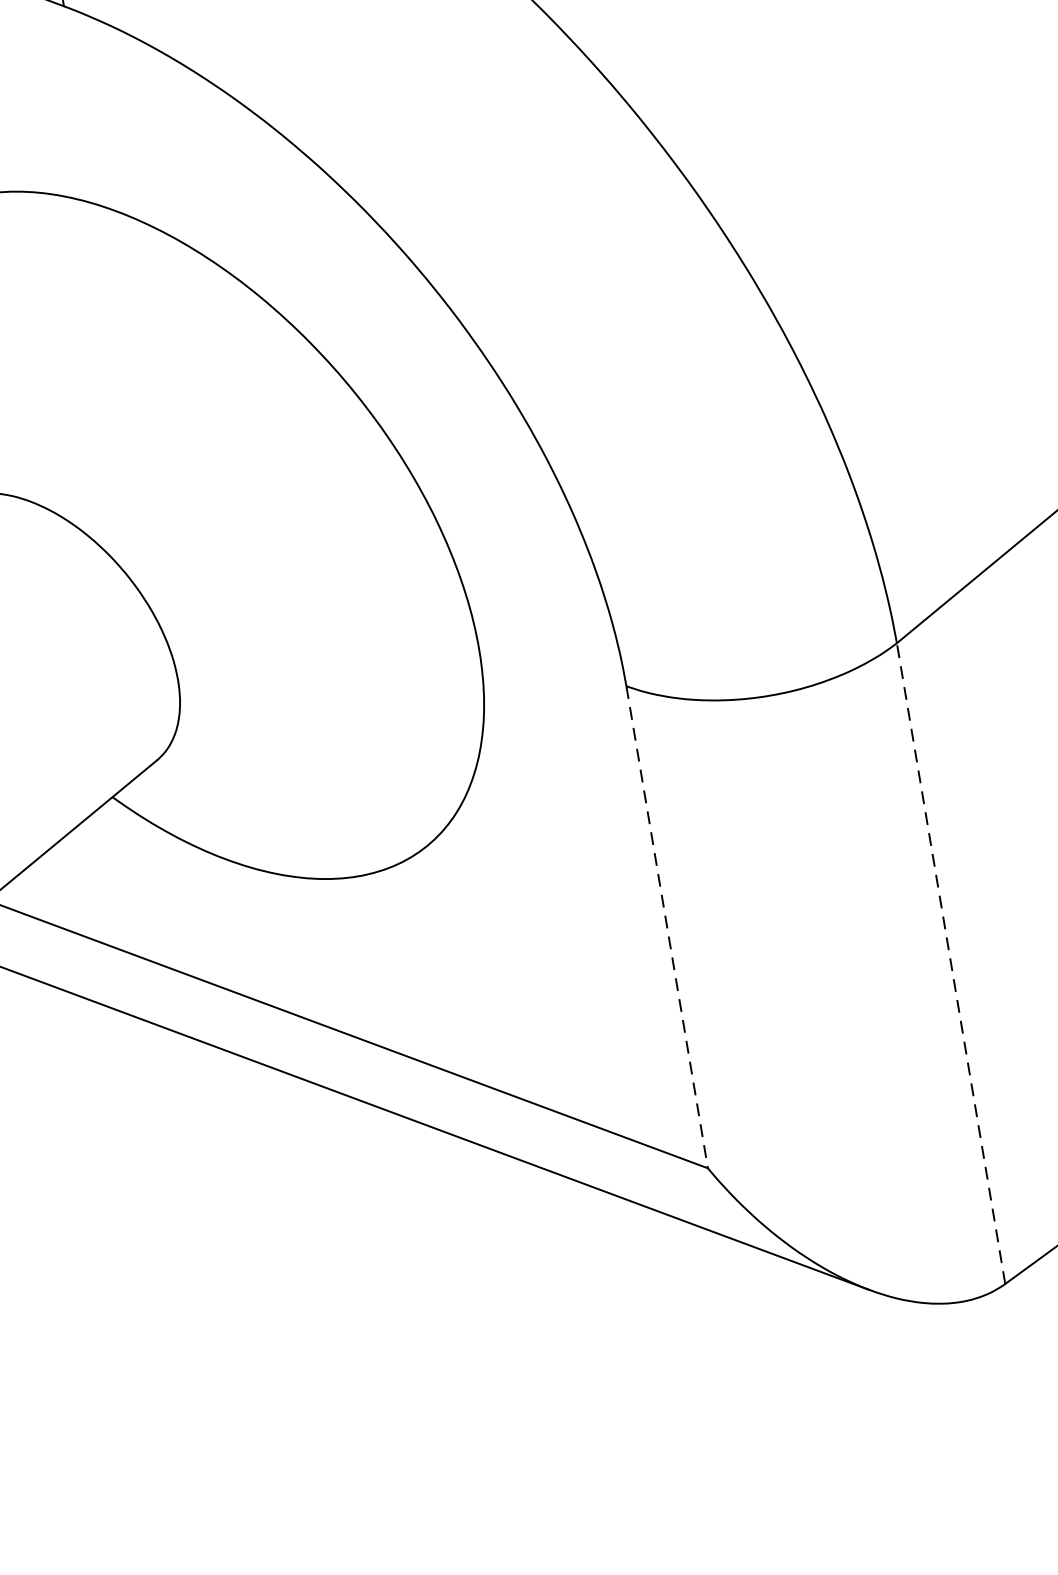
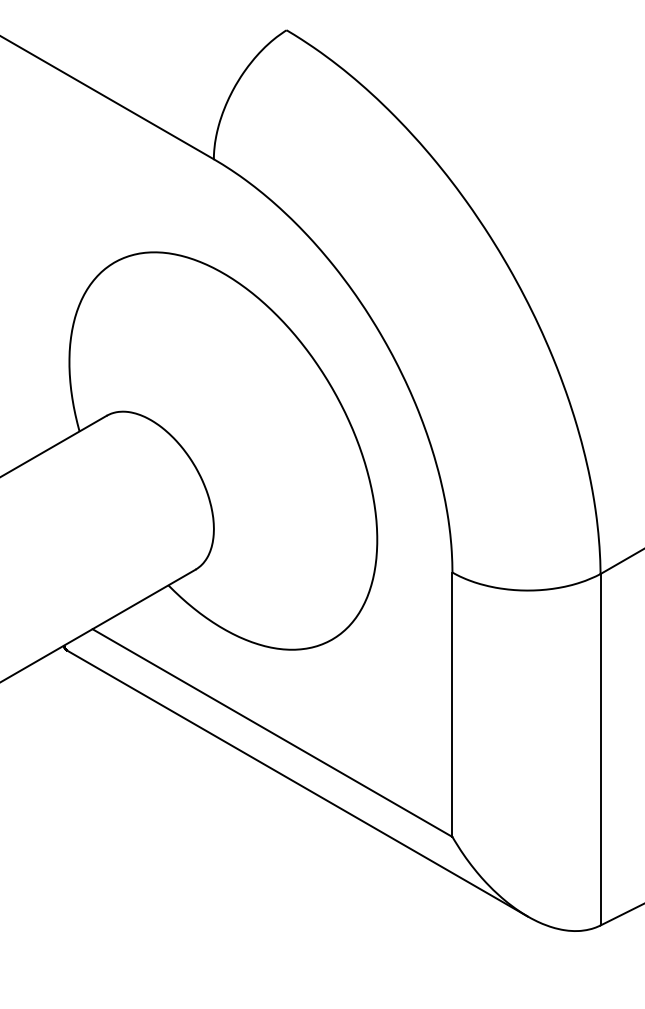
line: (667, 928) -> (452, 705), dashed -> solid
line: (950, 963) -> (600, 749), dashed -> solid

